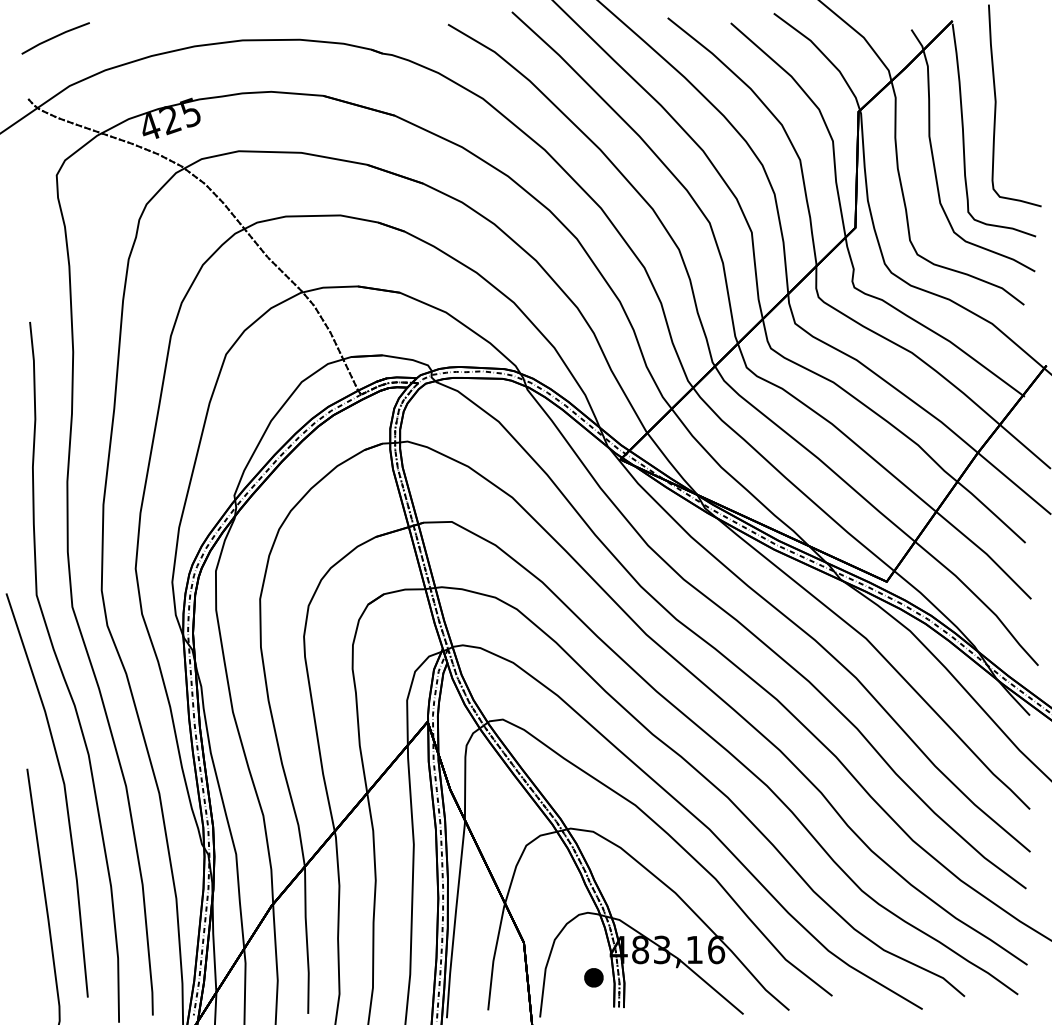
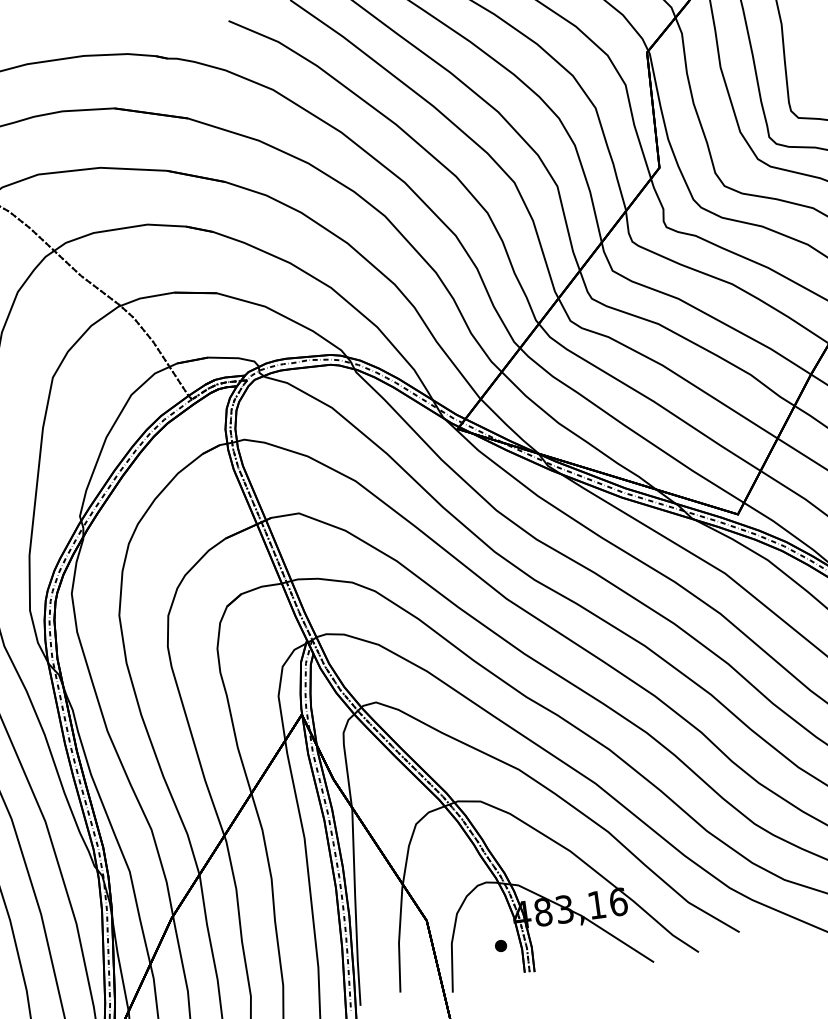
part: (594, 977) -> (501, 945), size x0.62

